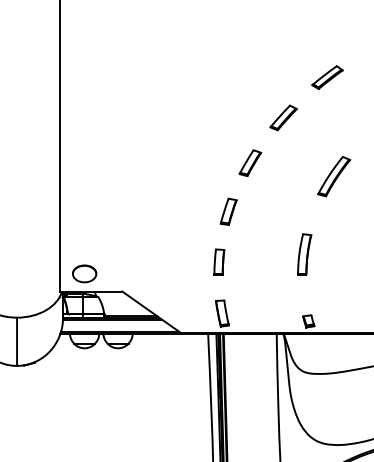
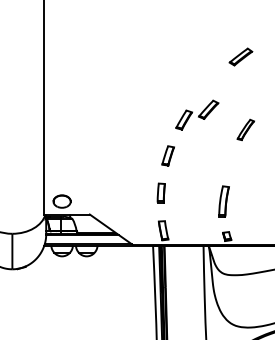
part: (283, 117) -> (208, 109), moved
part: (333, 175) -> (245, 129), size x0.7
part: (303, 254) -> (223, 201), moved

